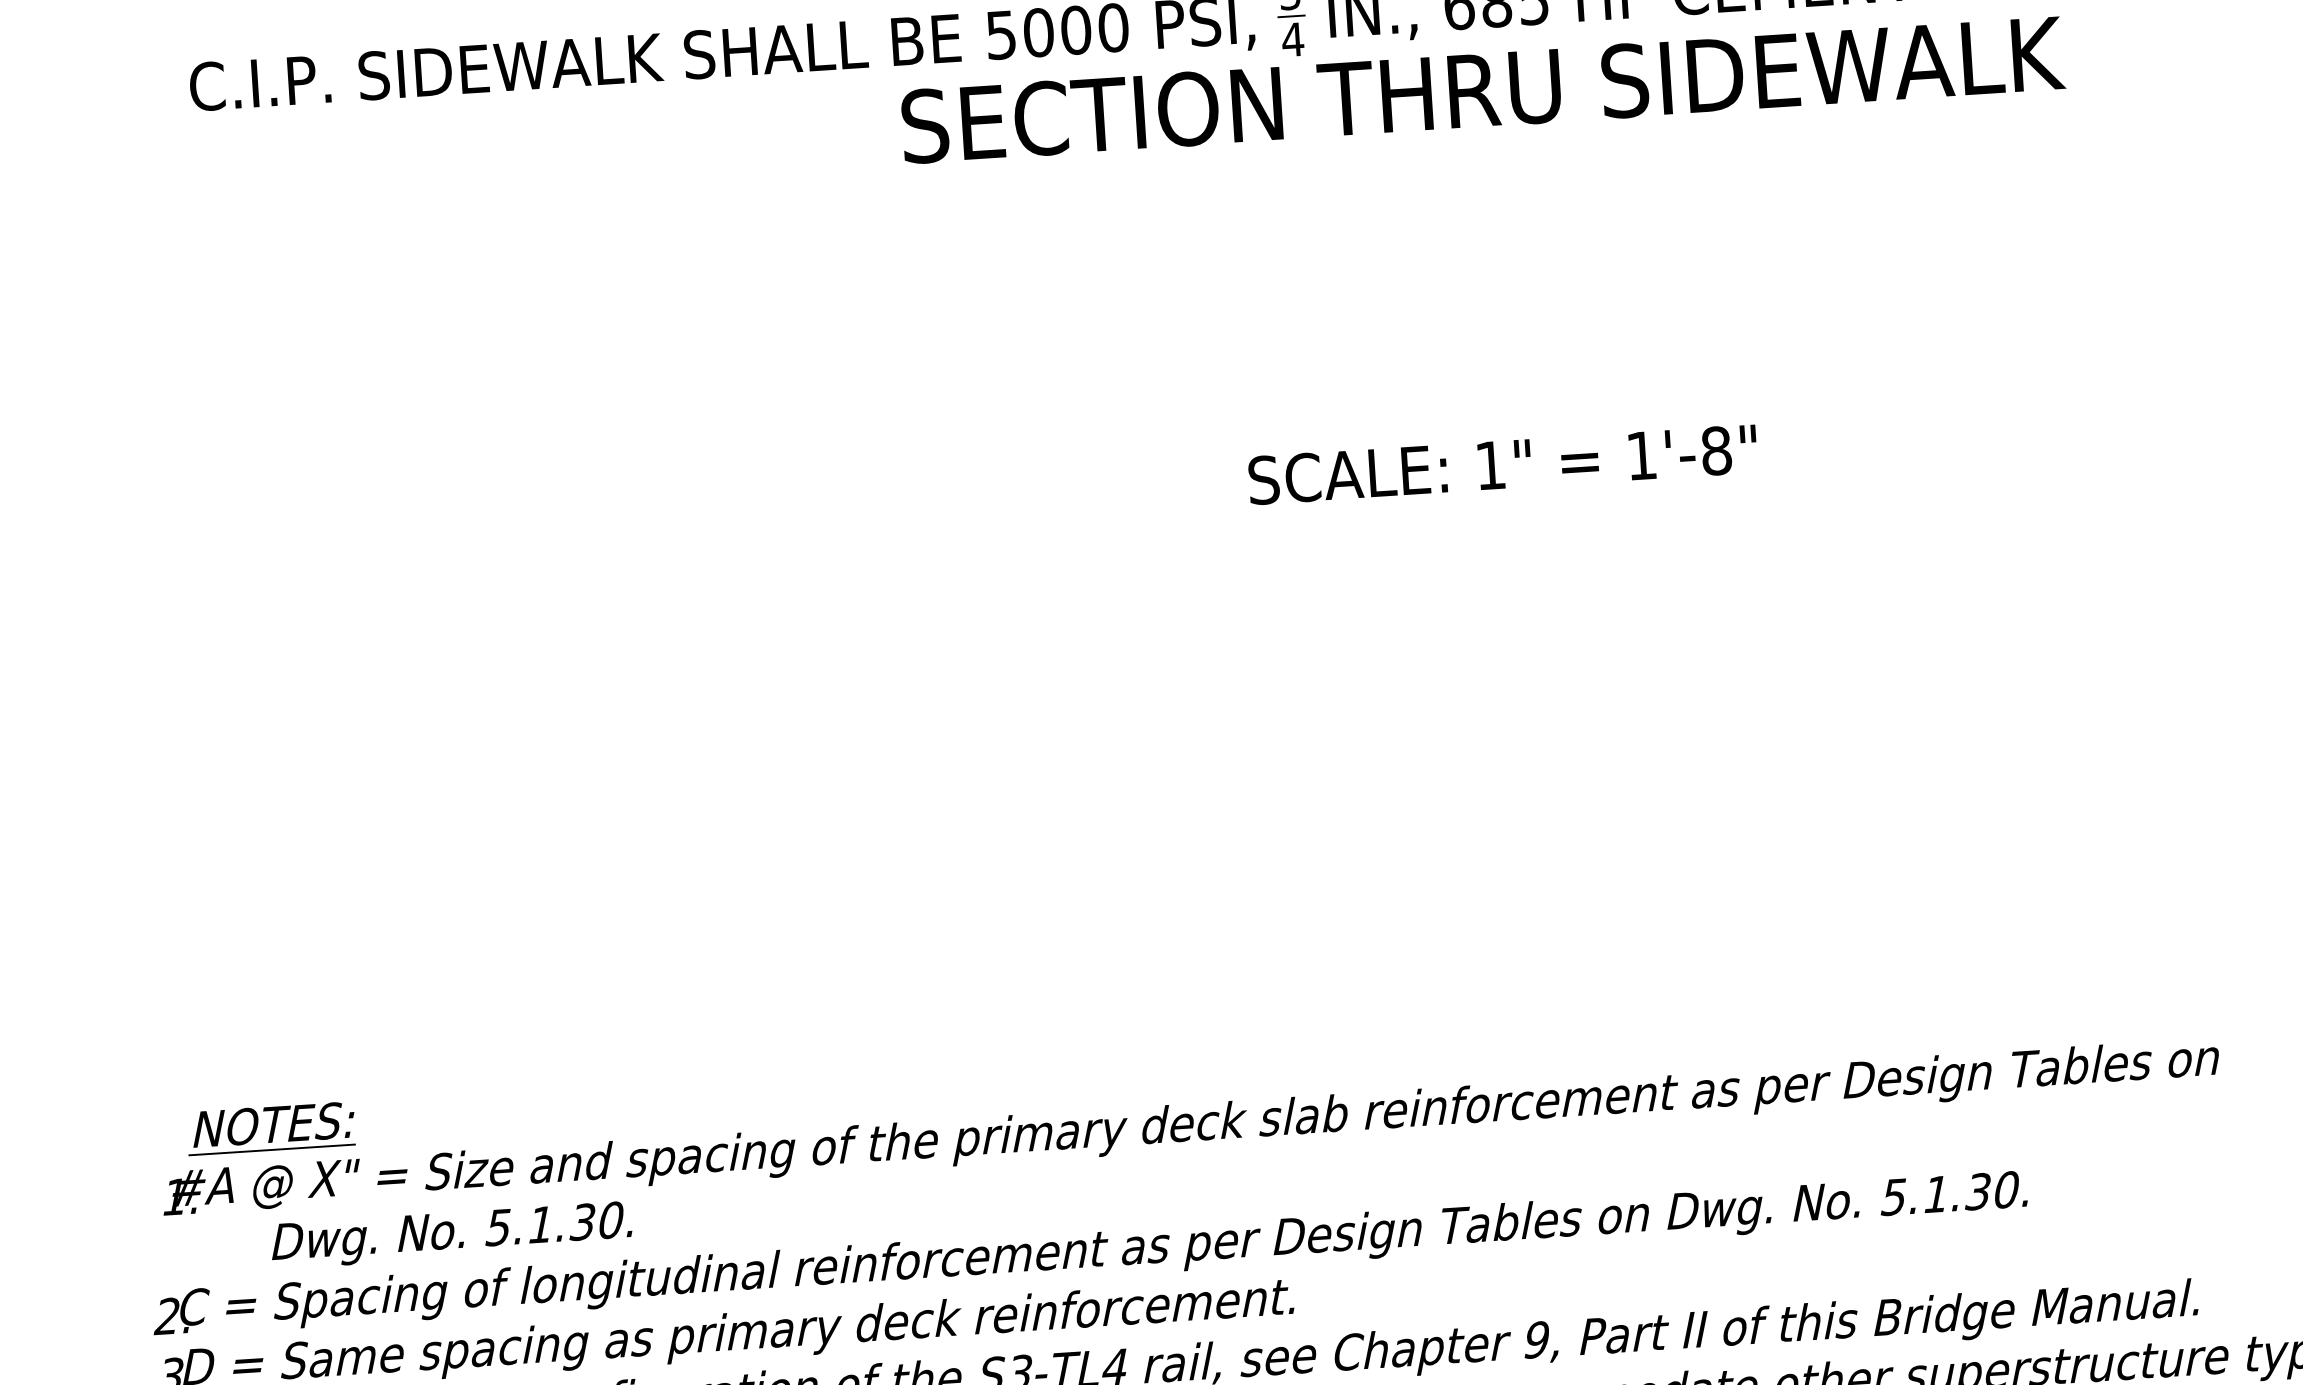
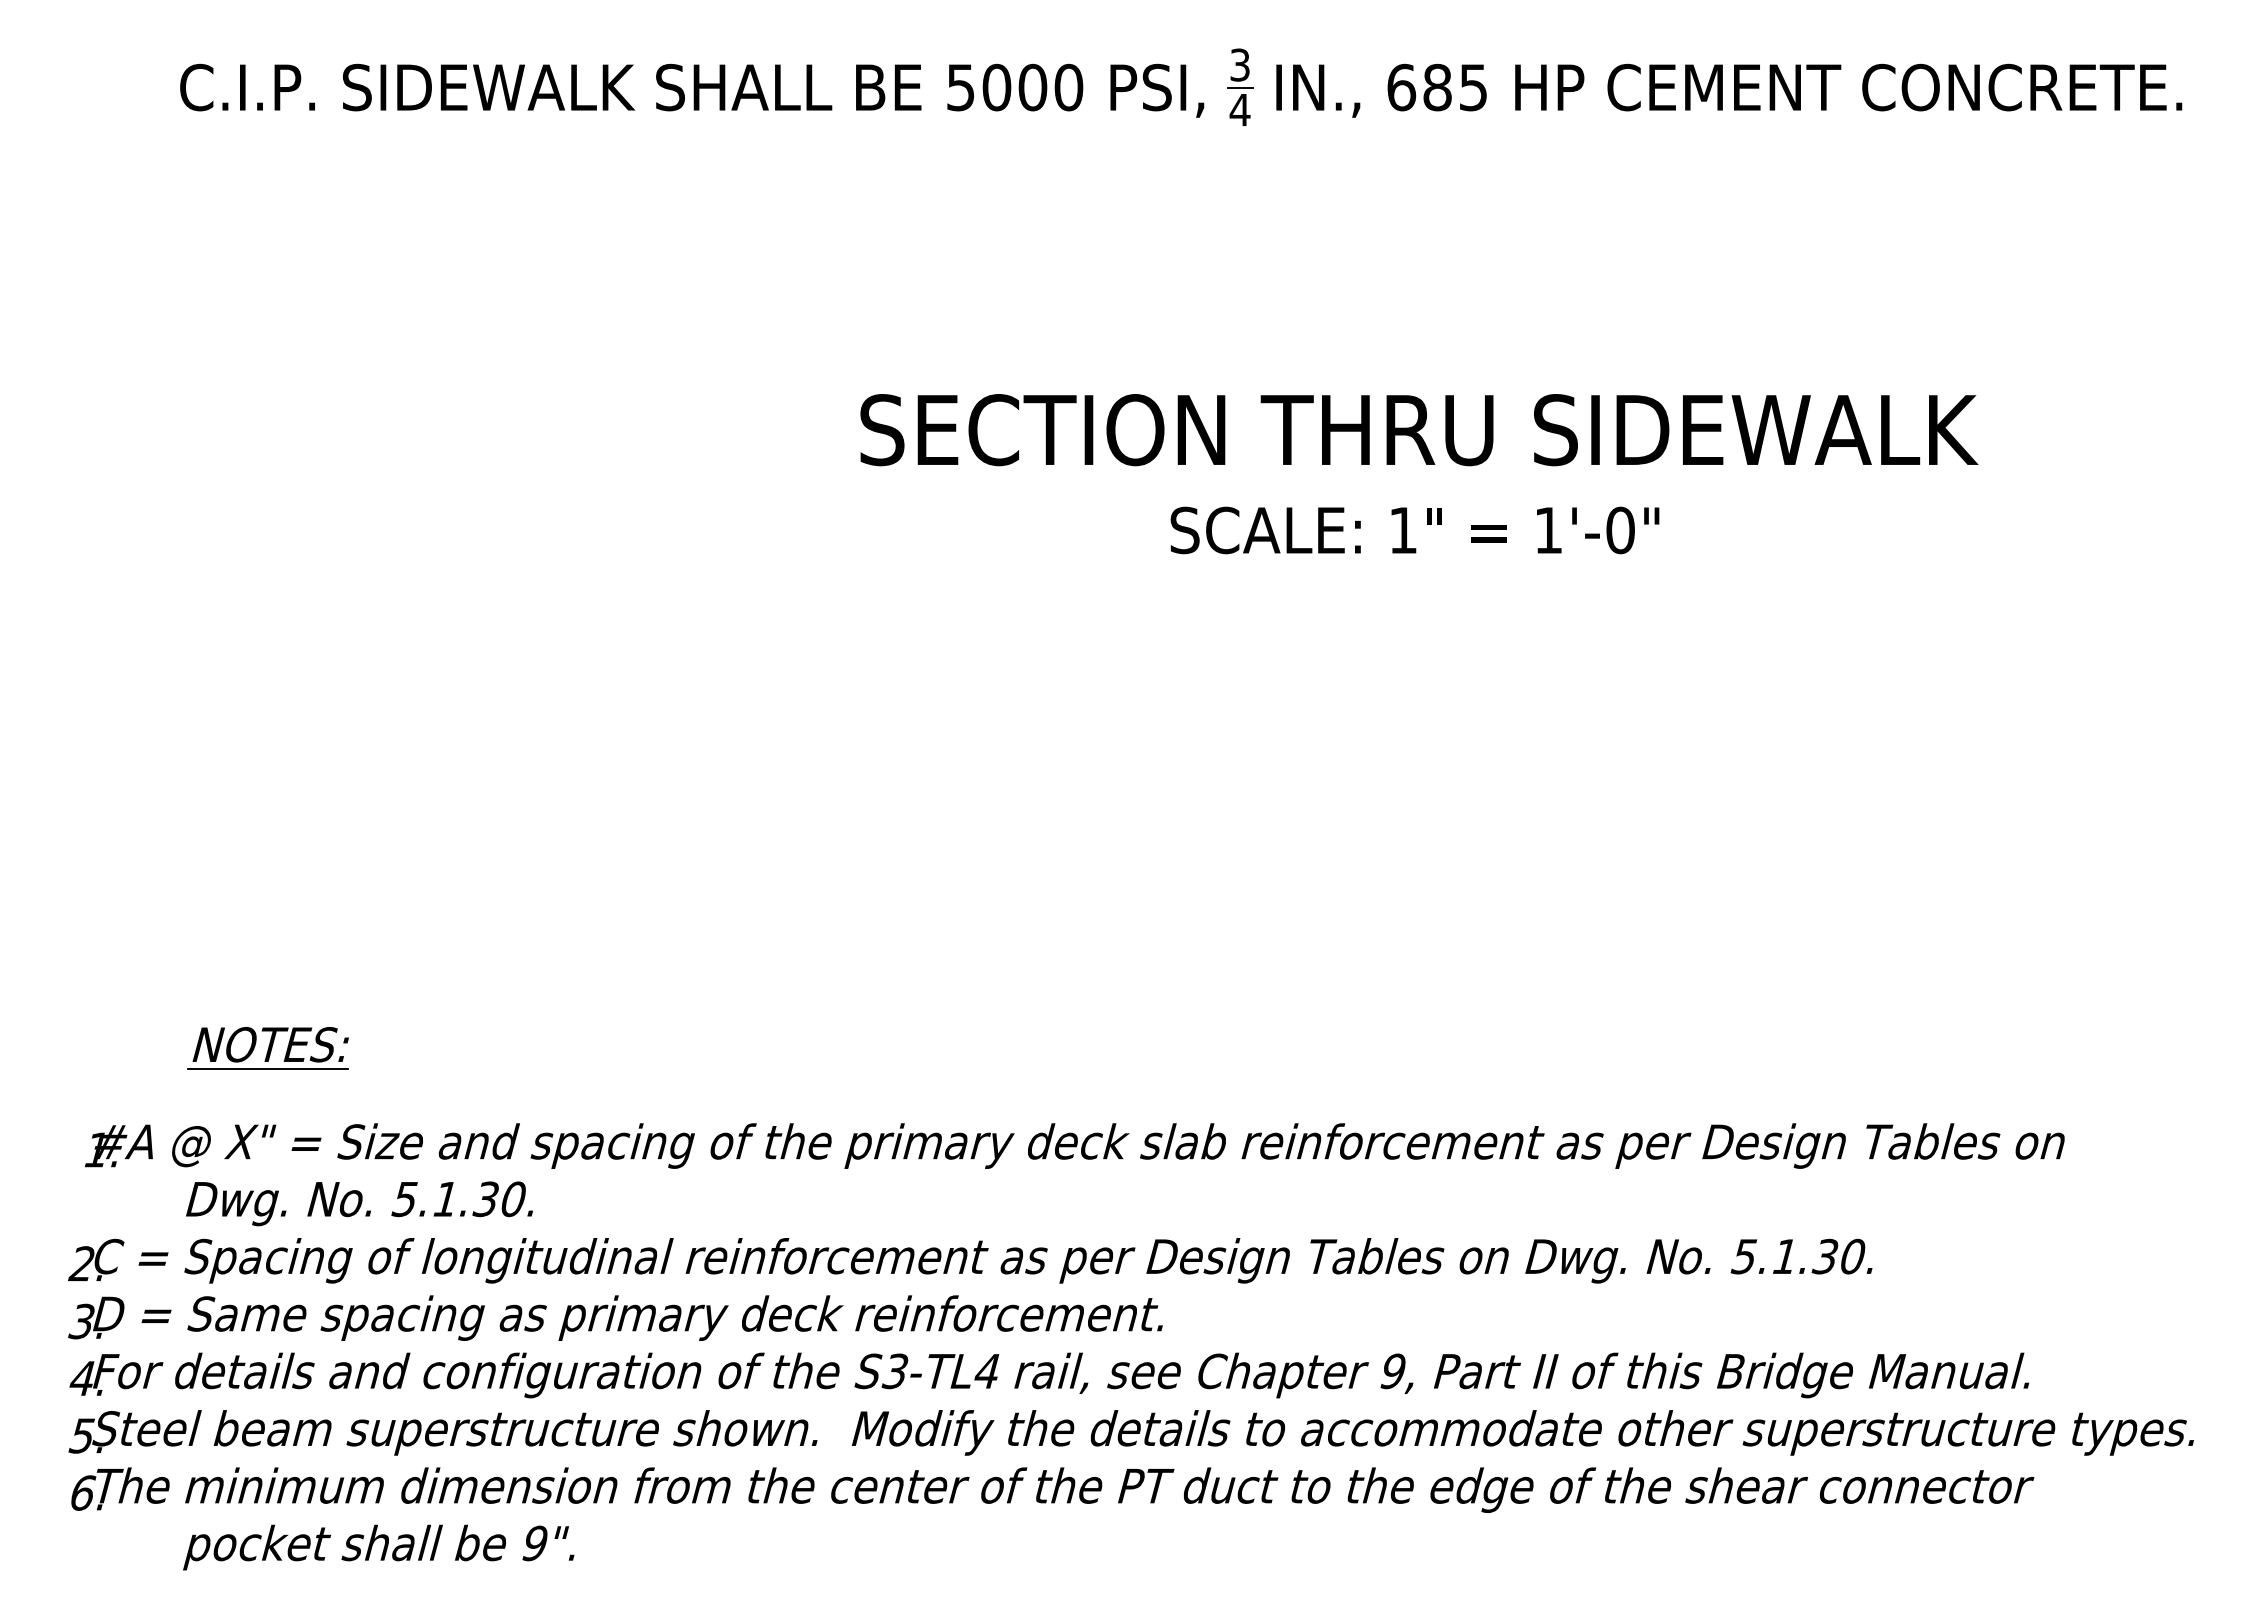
text: (1483, 90) -> (1419, 430), moved
text: (1716, 451) -> (1620, 530), 1'-8" -> 1'-0"
part: (270, 1128) -> (267, 1048), moved

